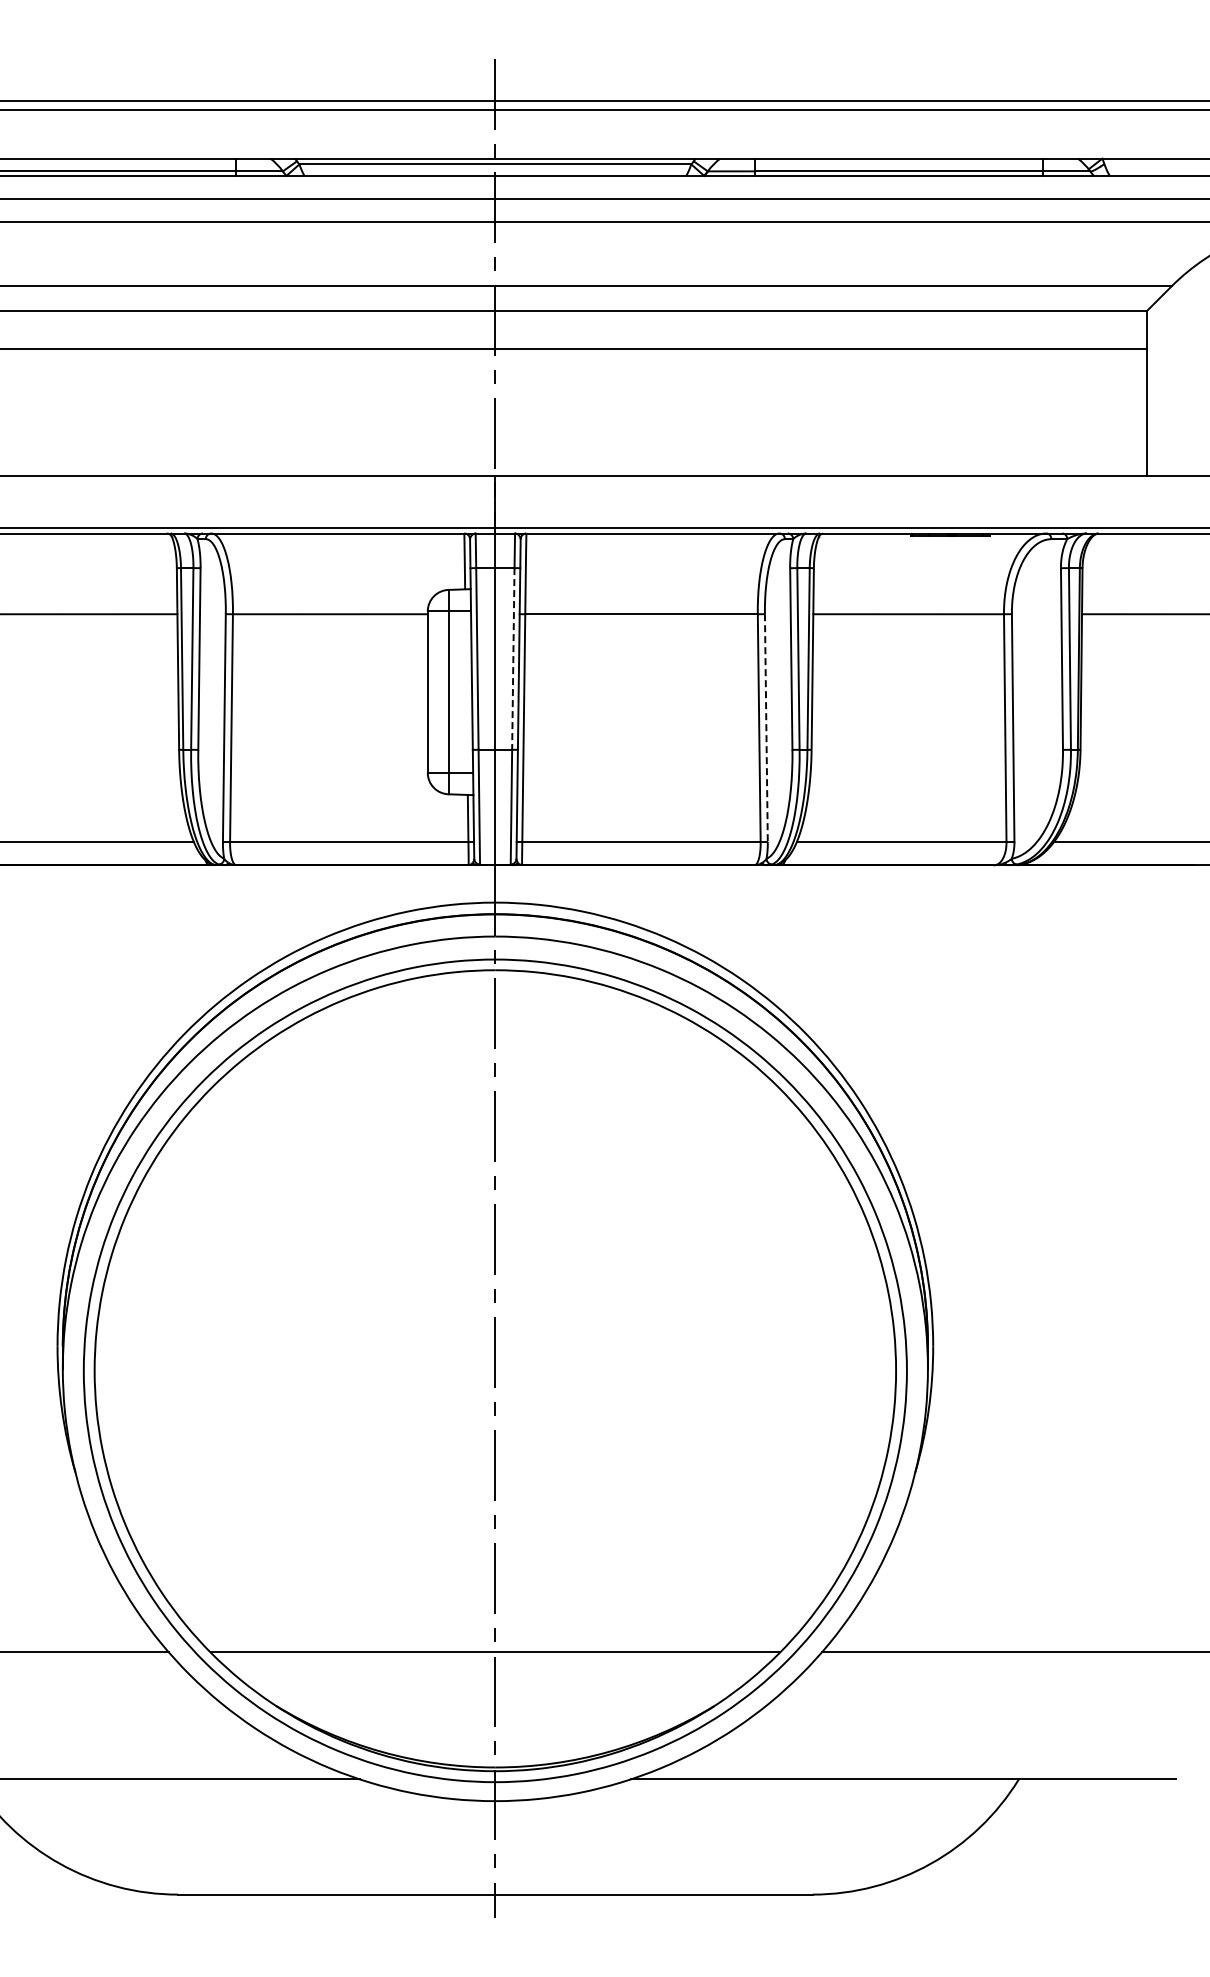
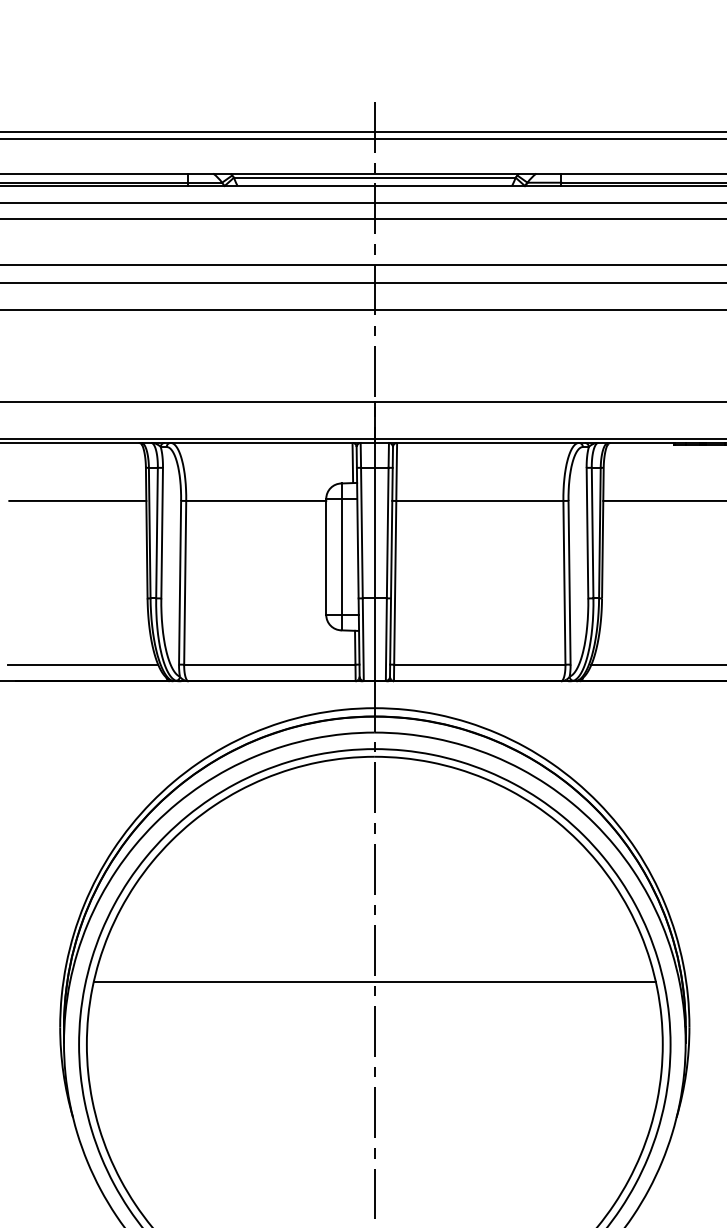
line: (513, 658) -> (387, 532), dashed -> solid
line: (766, 728) -> (569, 583), dashed -> solid
line: (495, 1283) -> (374, 981), added

